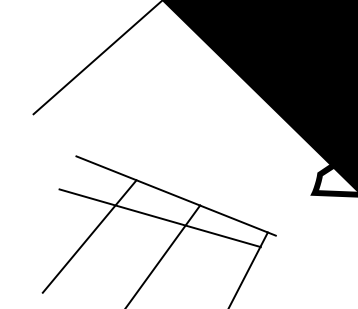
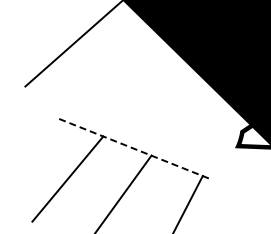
line: (175, 196) -> (132, 148), solid -> dashed
line: (160, 218) -> (121, 165), removed

